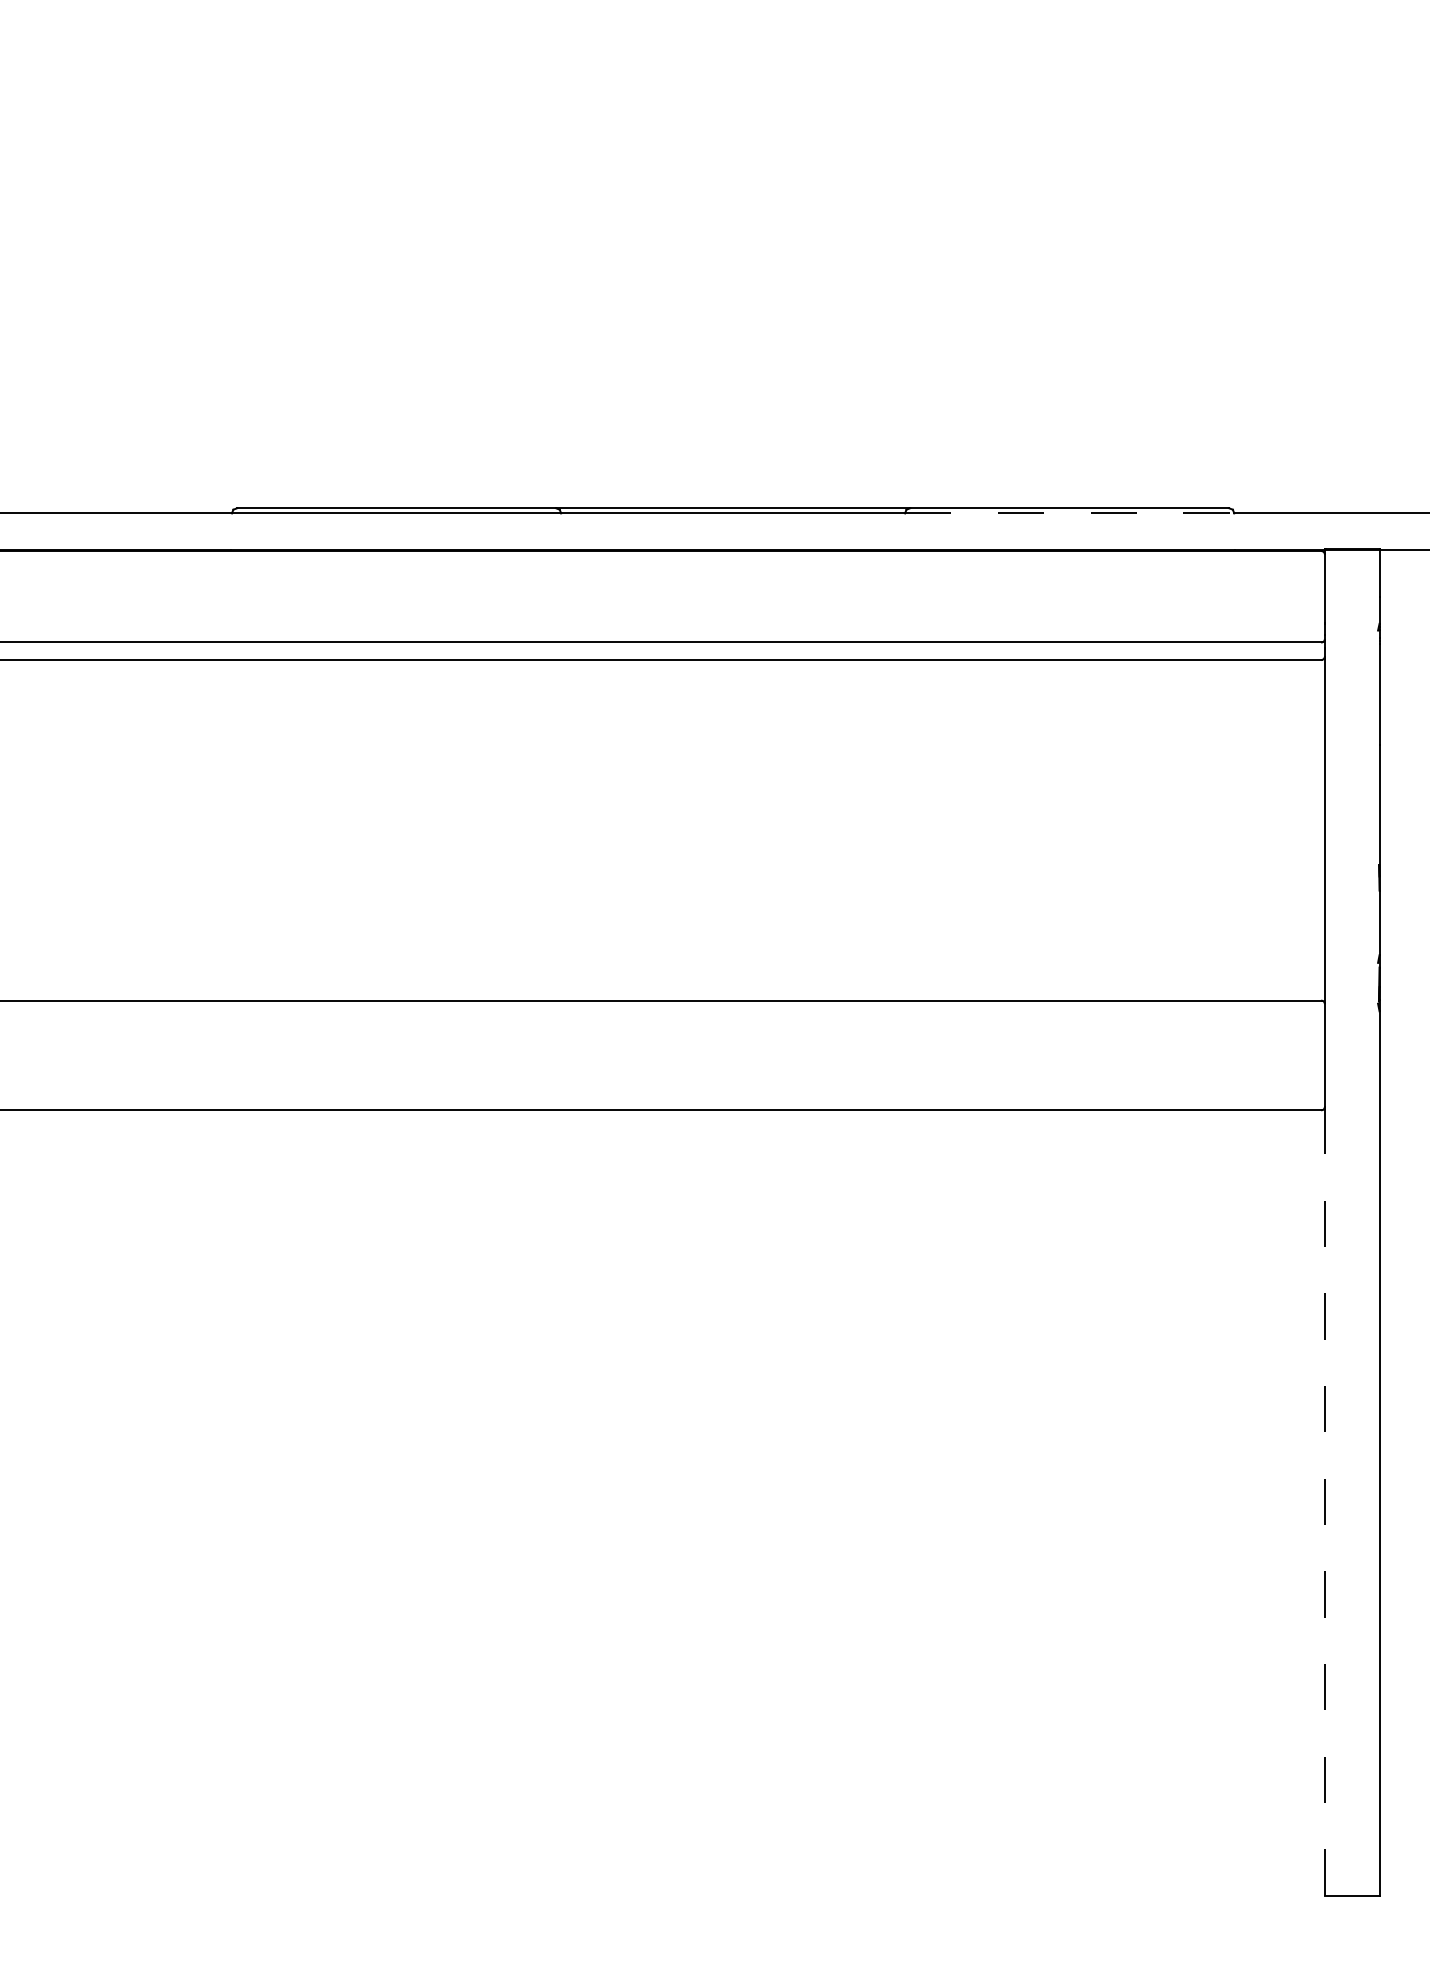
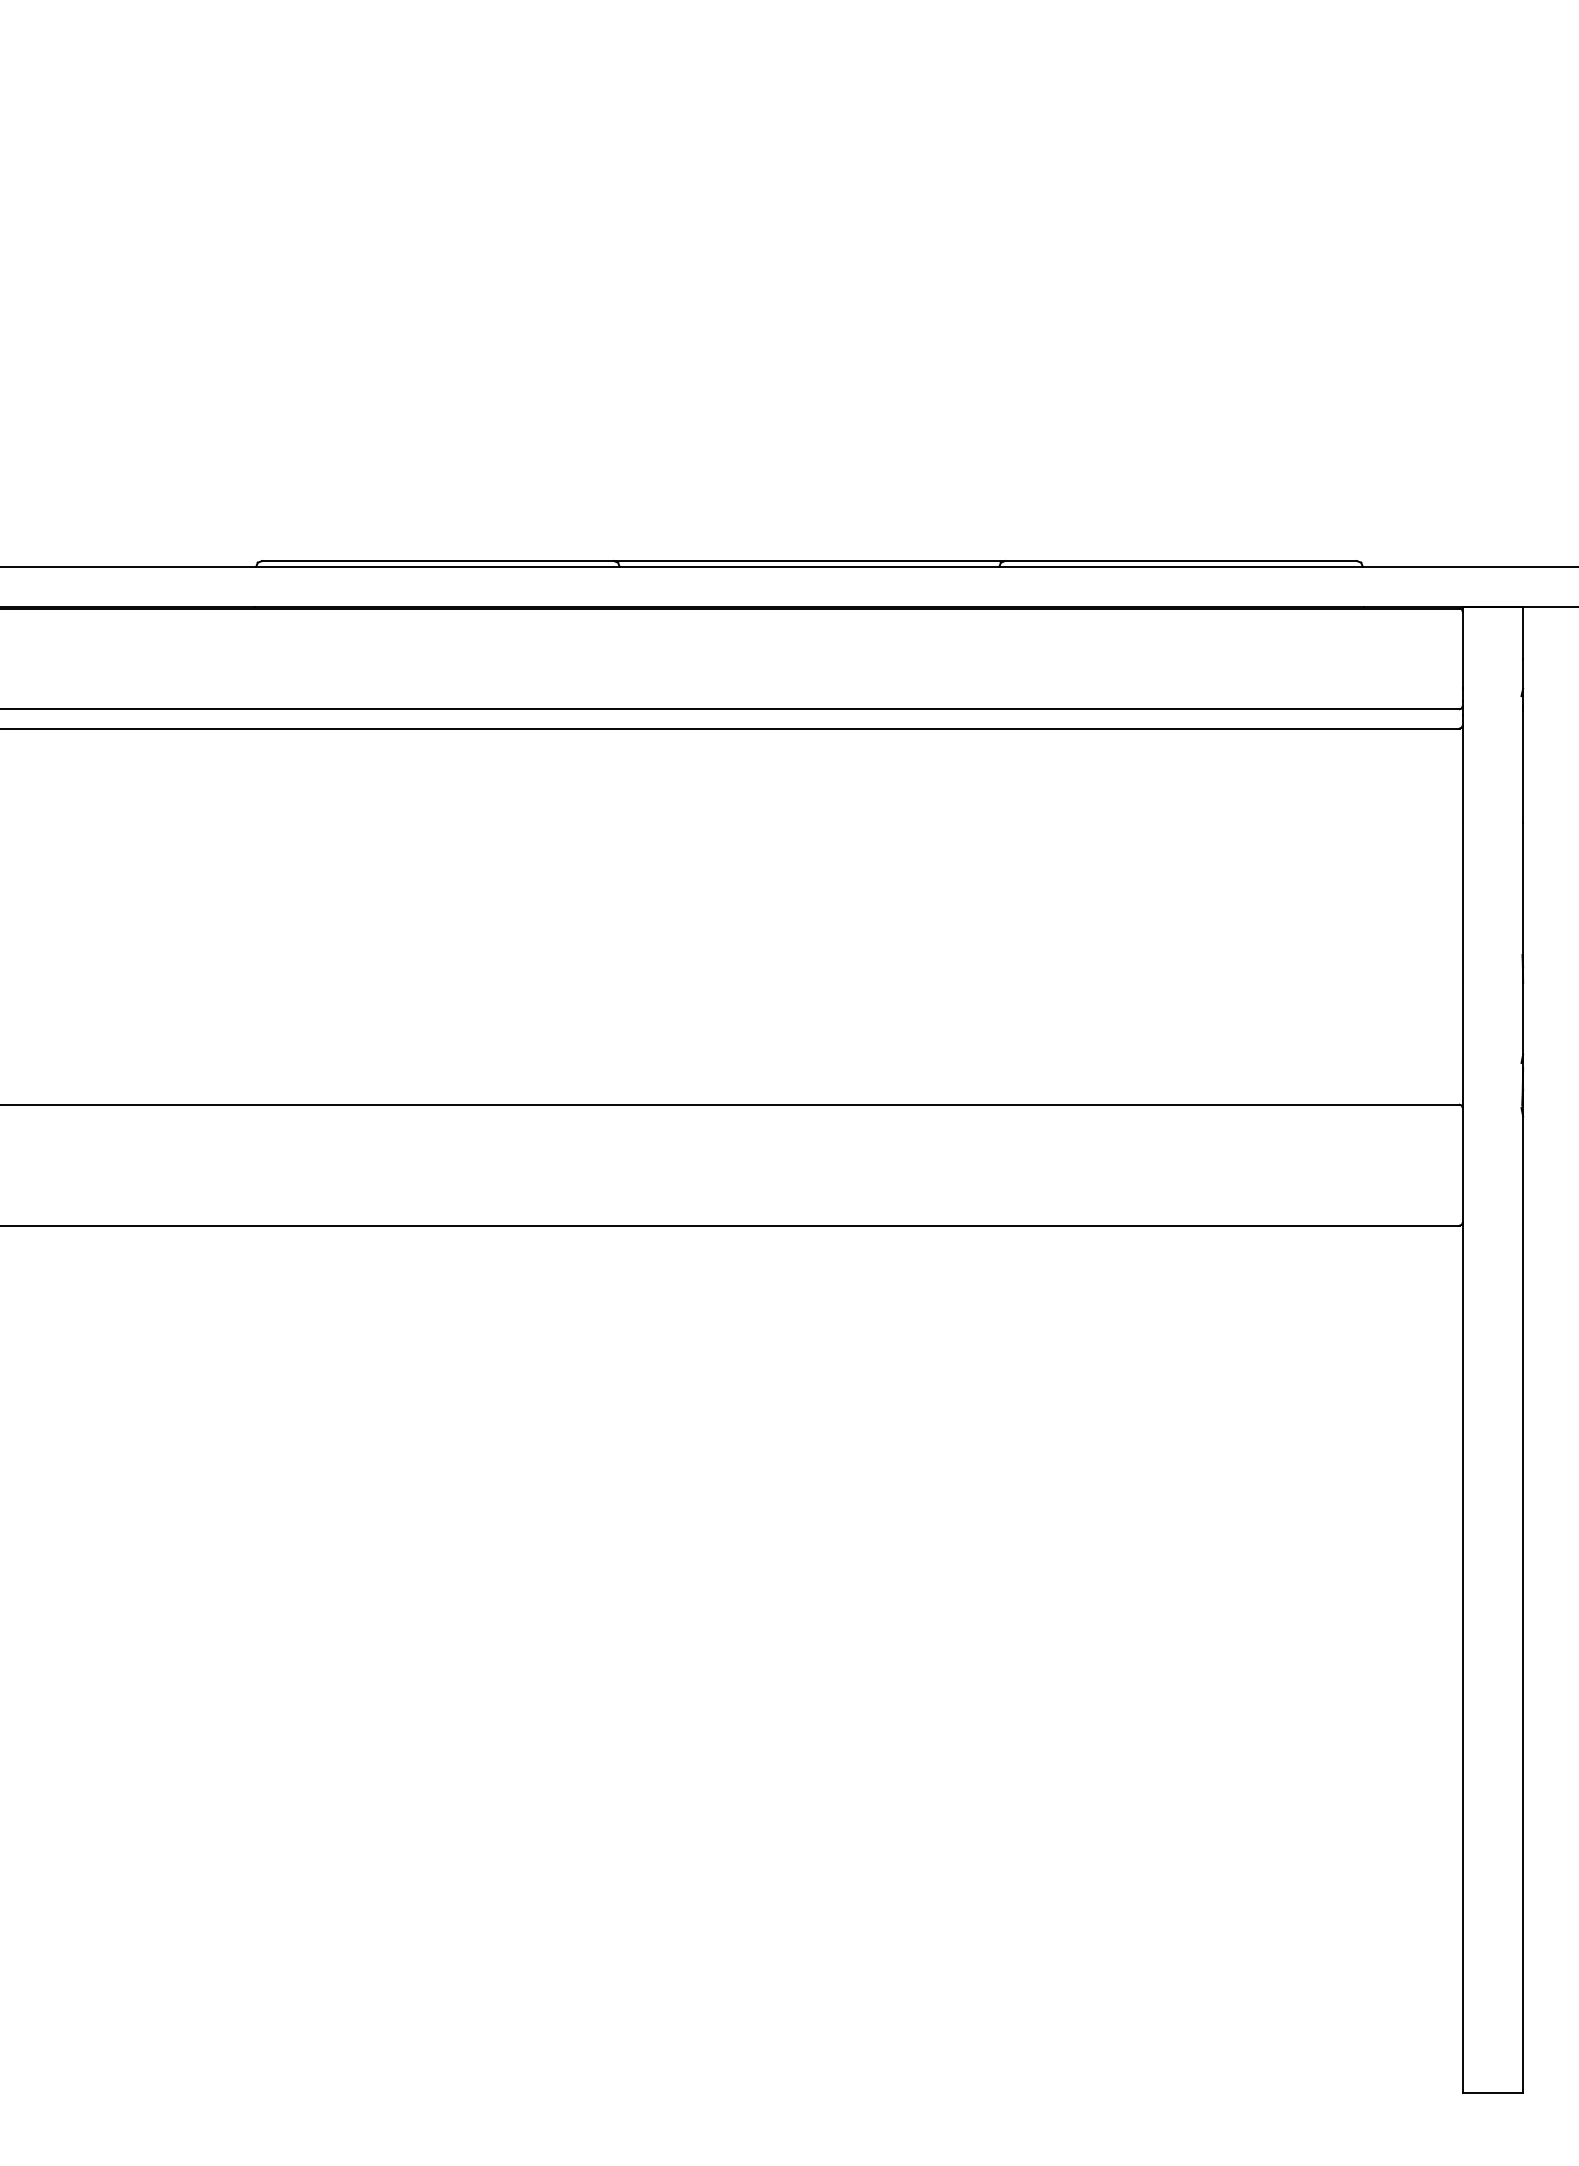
line: (1069, 513) -> (1180, 566), dashed -> solid
line: (1324, 1501) -> (1462, 1657), dashed -> solid

